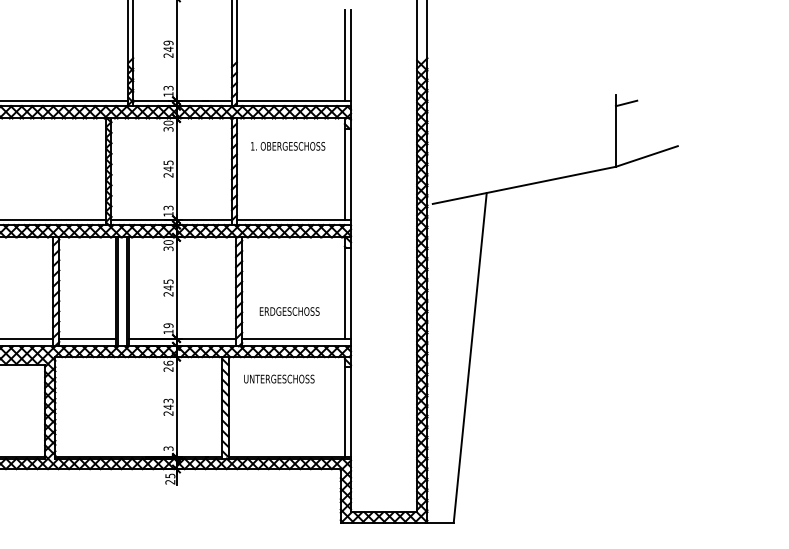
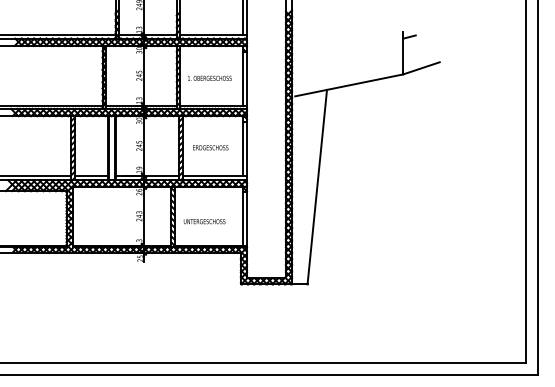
text: (287, 144) -> (209, 77), moved
text: (289, 310) -> (210, 147), moved
text: (279, 378) -> (204, 221), moved

